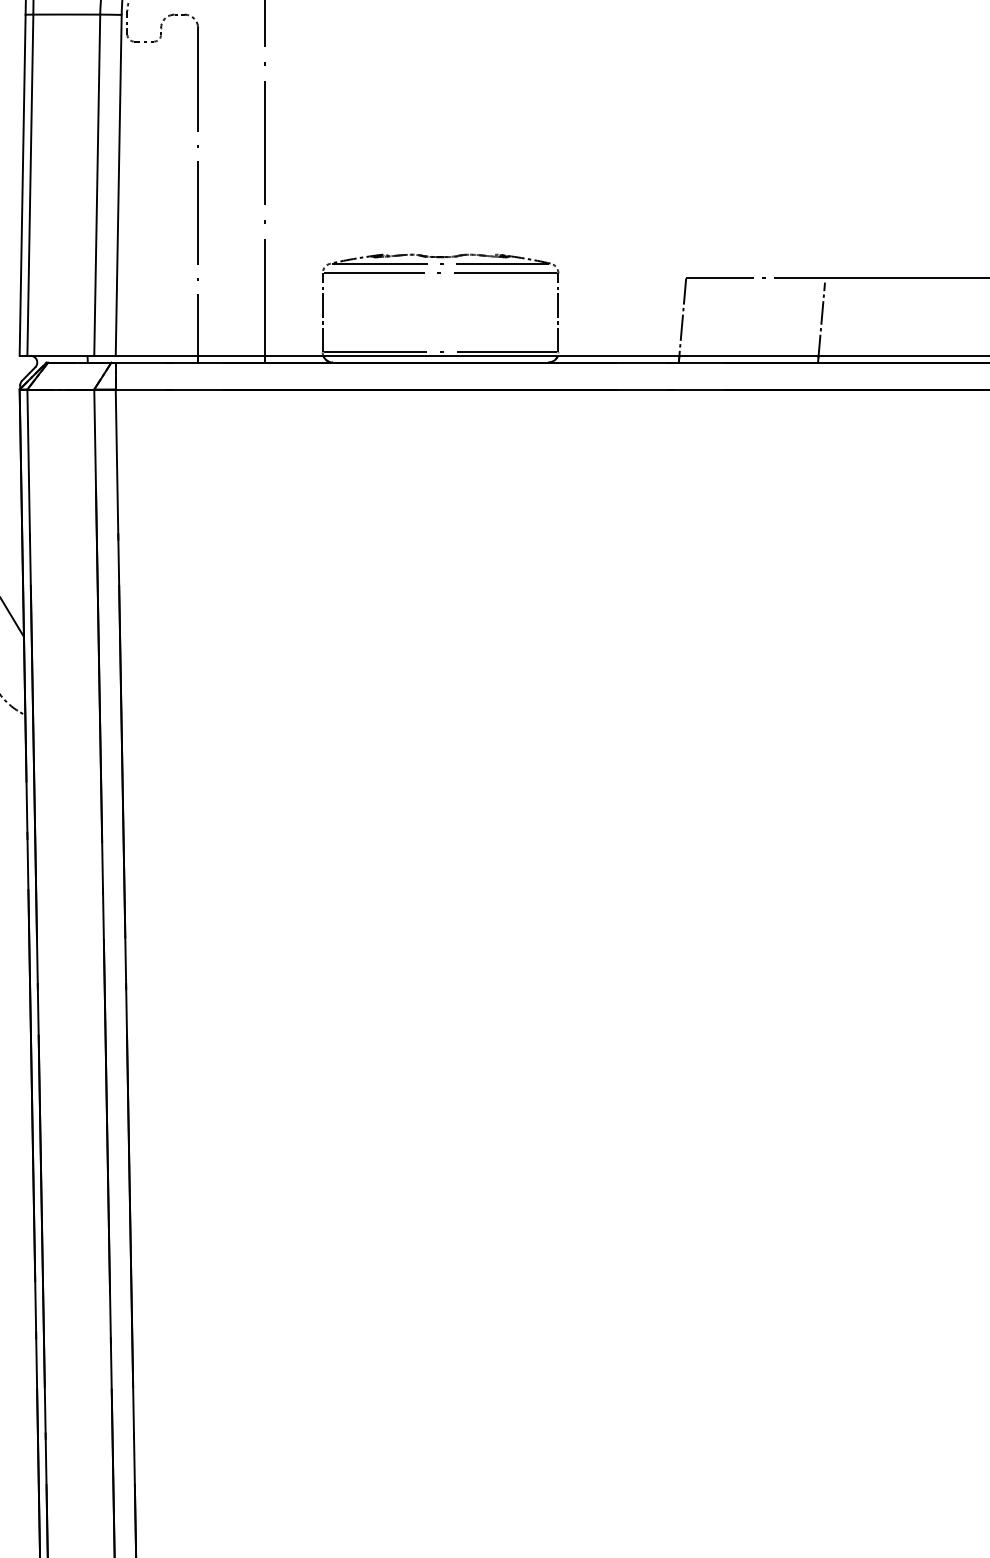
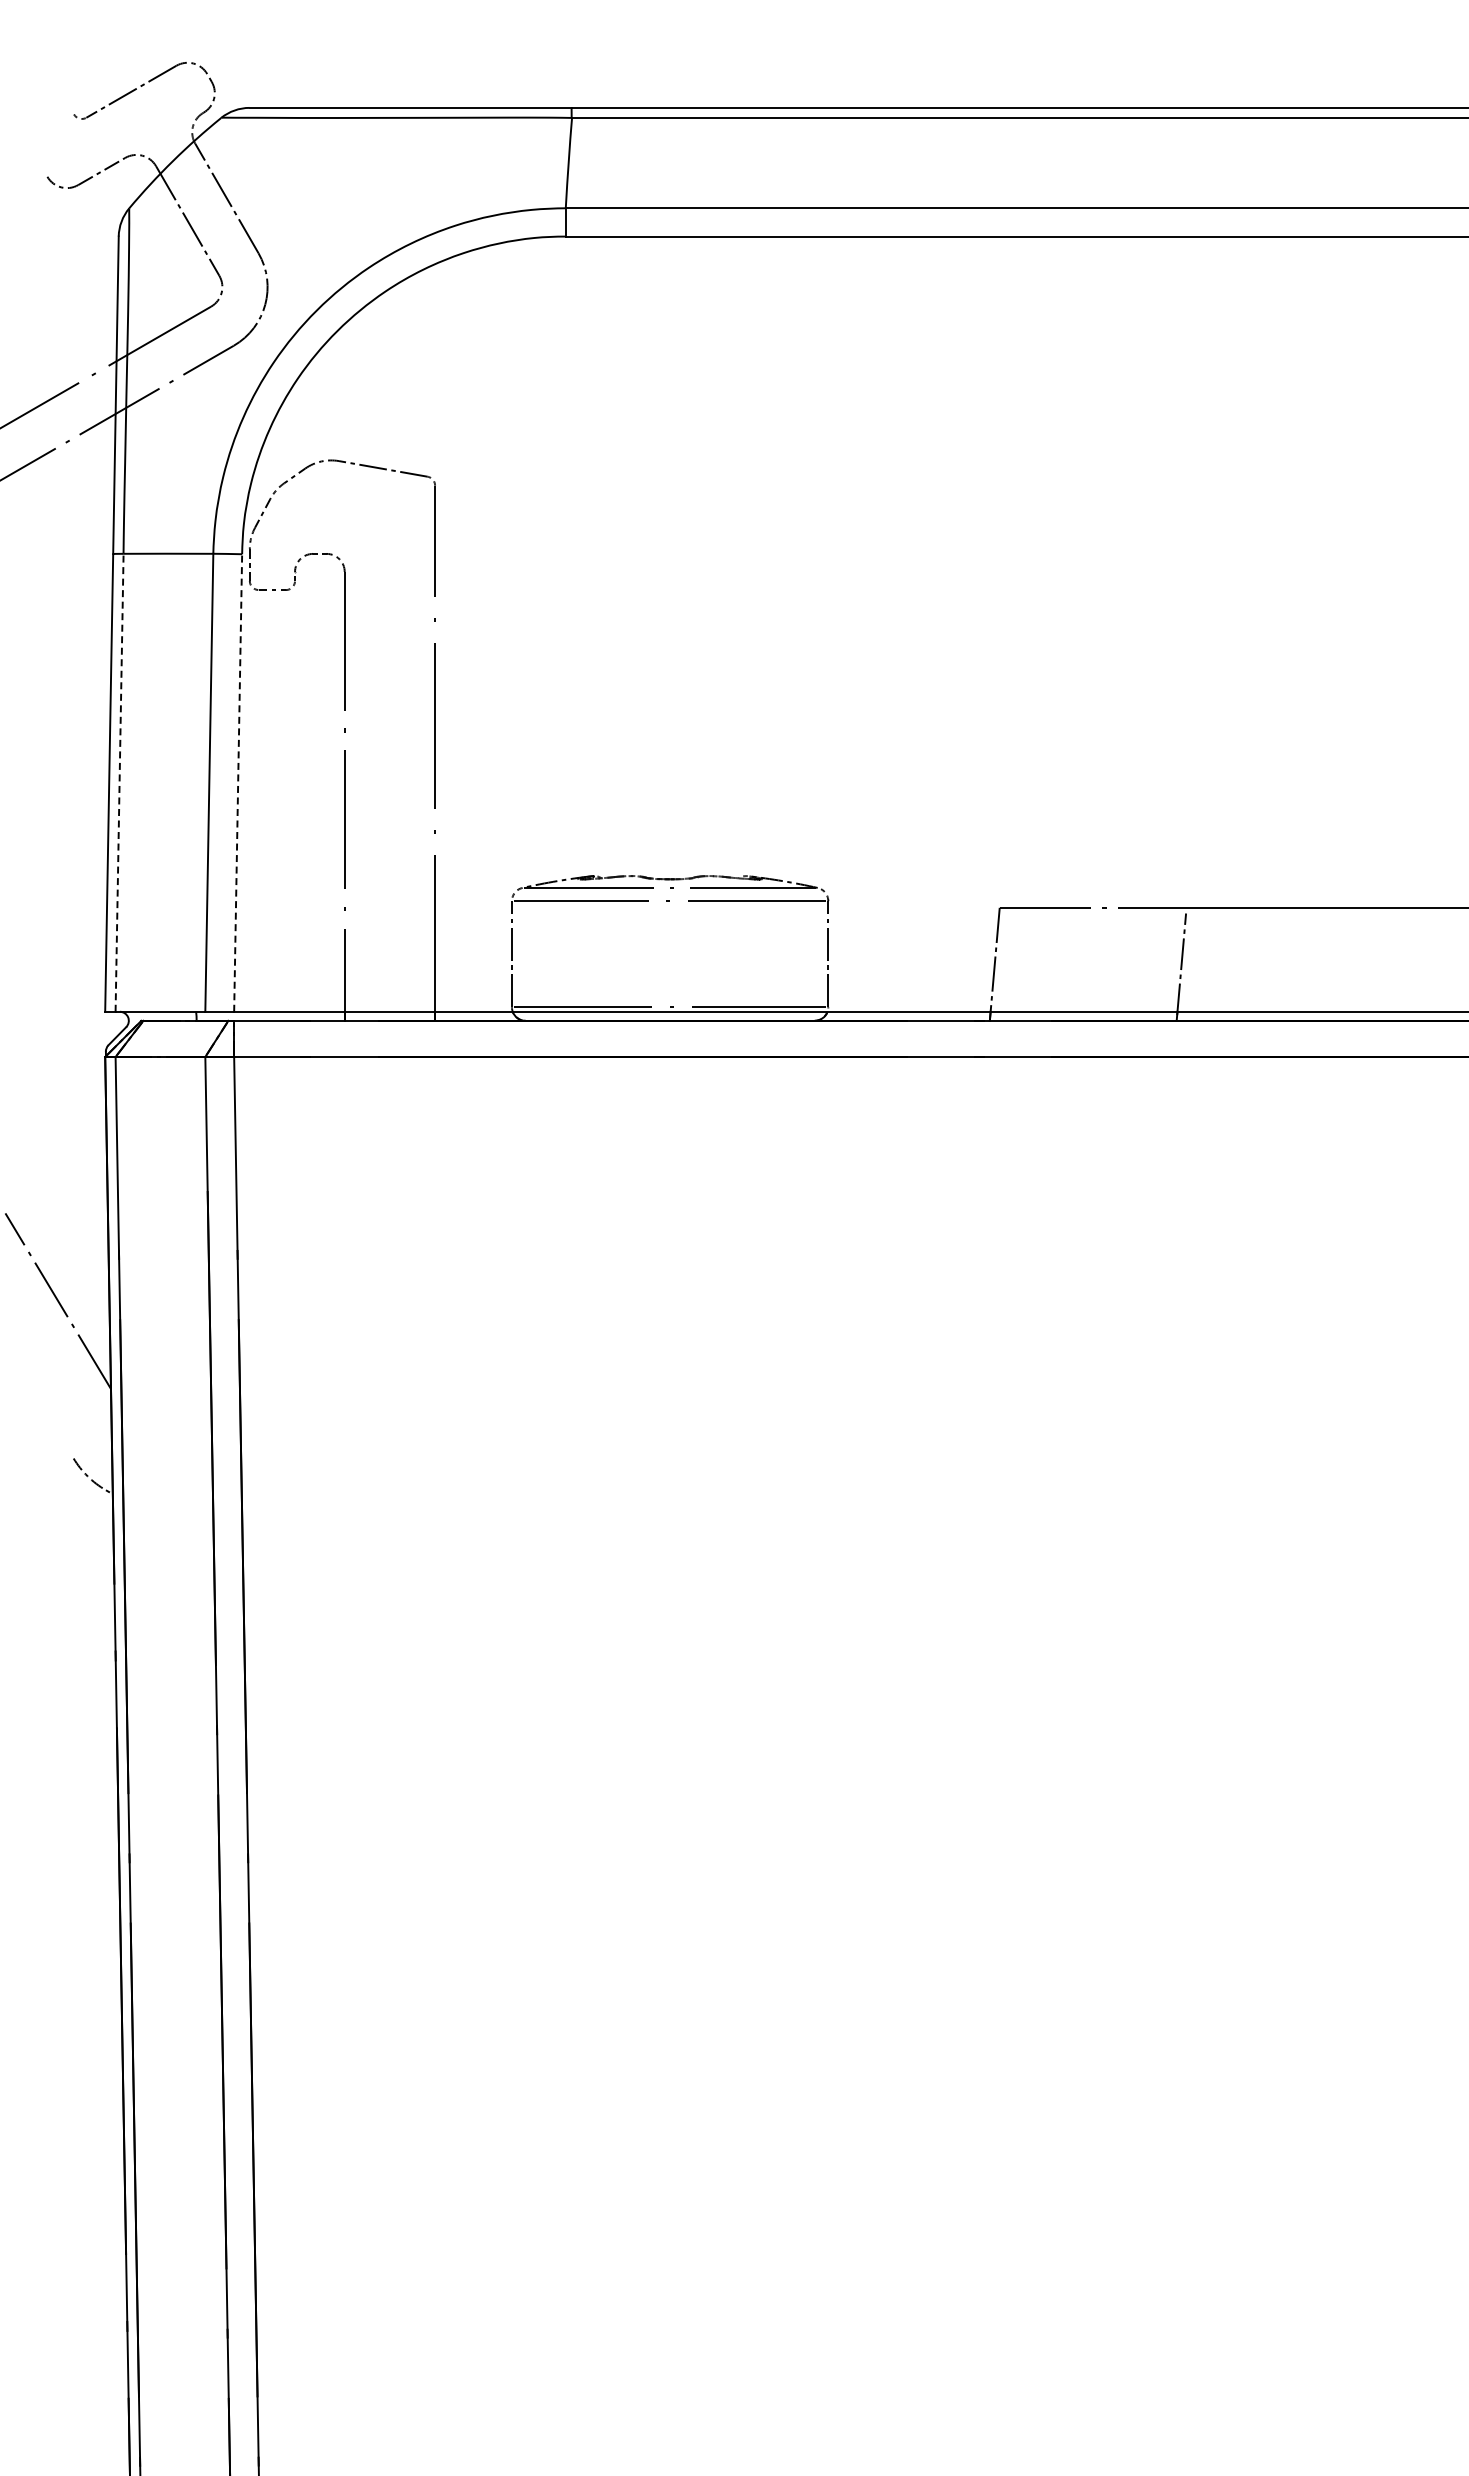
line: (30, 185) -> (119, 782), solid -> dashed
line: (118, 185) -> (238, 782), solid -> dashed

